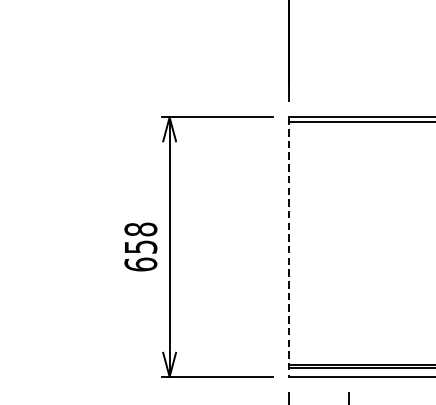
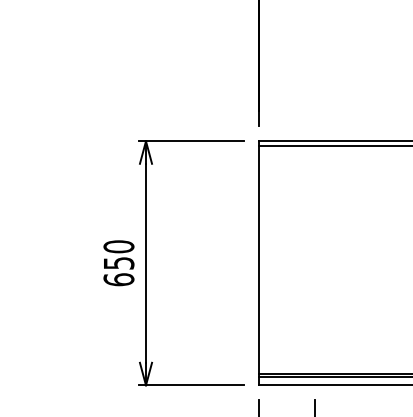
text: (141, 229) -> (119, 246), 658 -> 650
line: (289, 247) -> (258, 263), dashed -> solid

